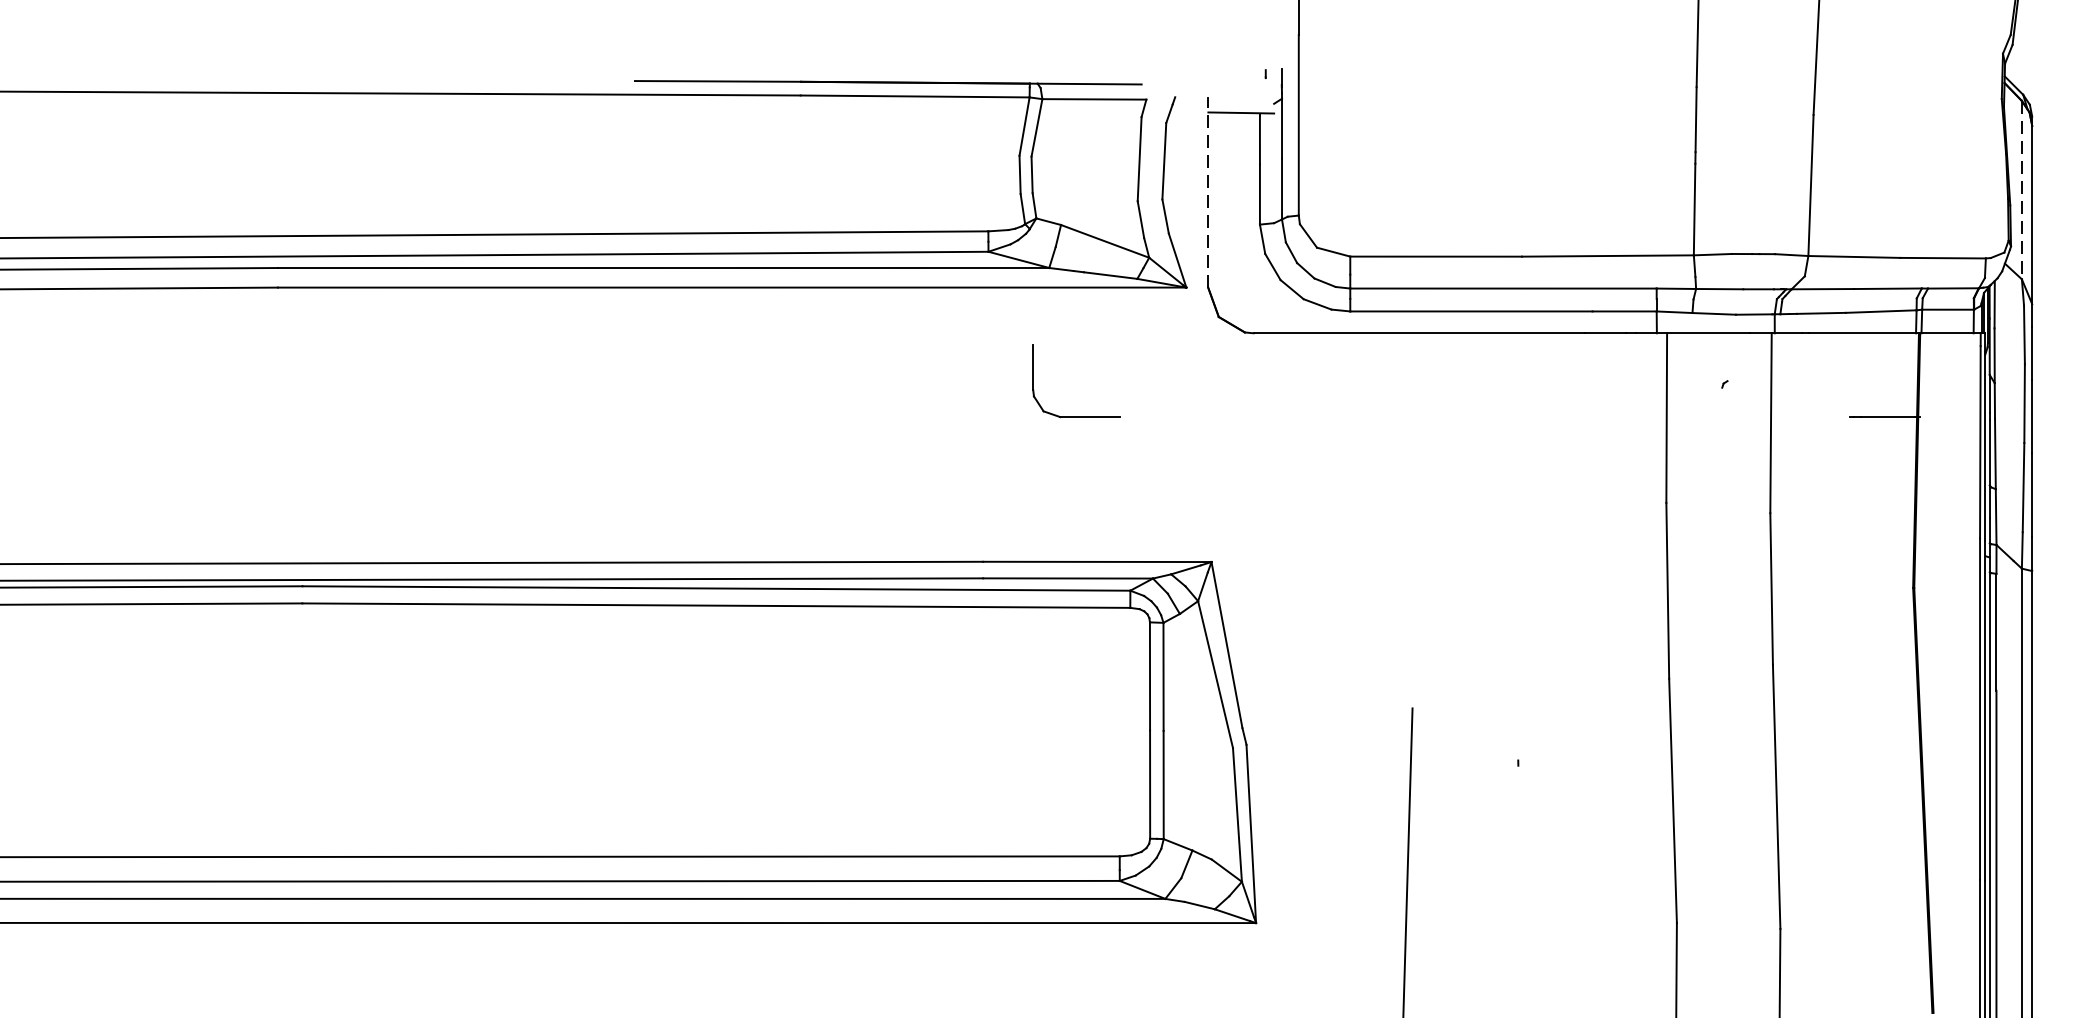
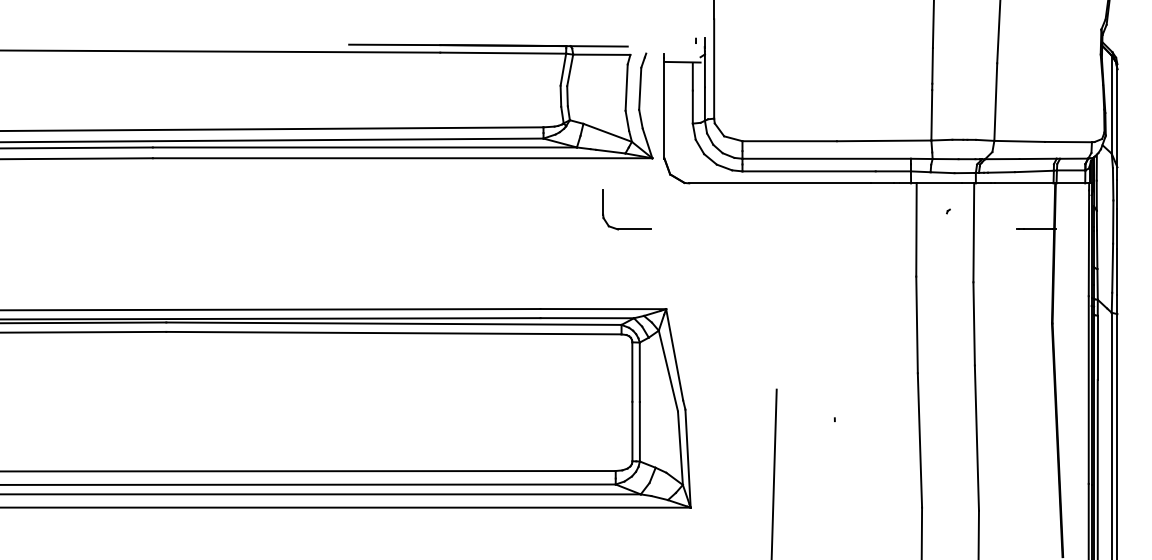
line: (2021, 191) -> (1111, 105), dashed -> solid
line: (1208, 195) -> (664, 107), dashed -> solid
part: (1075, 415) -> (626, 228), moved

